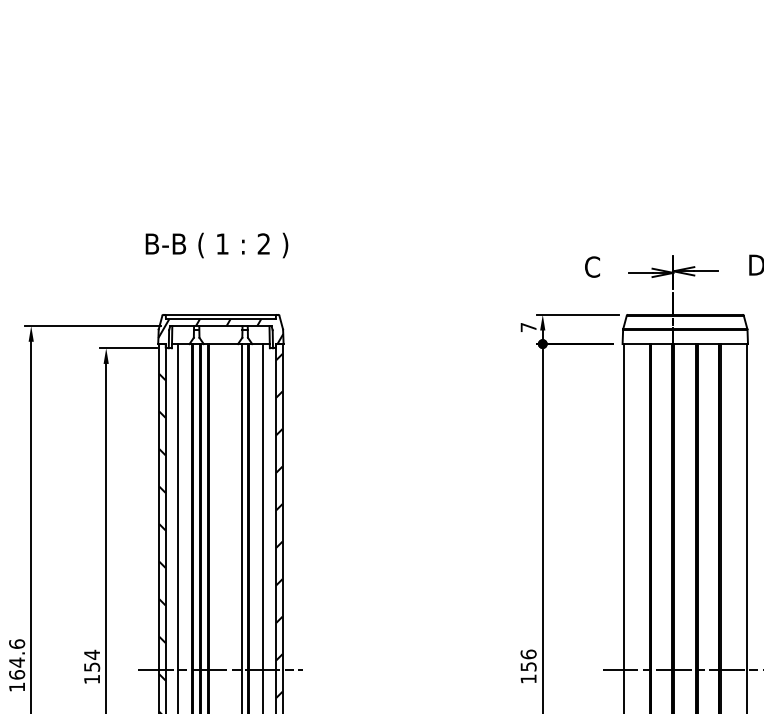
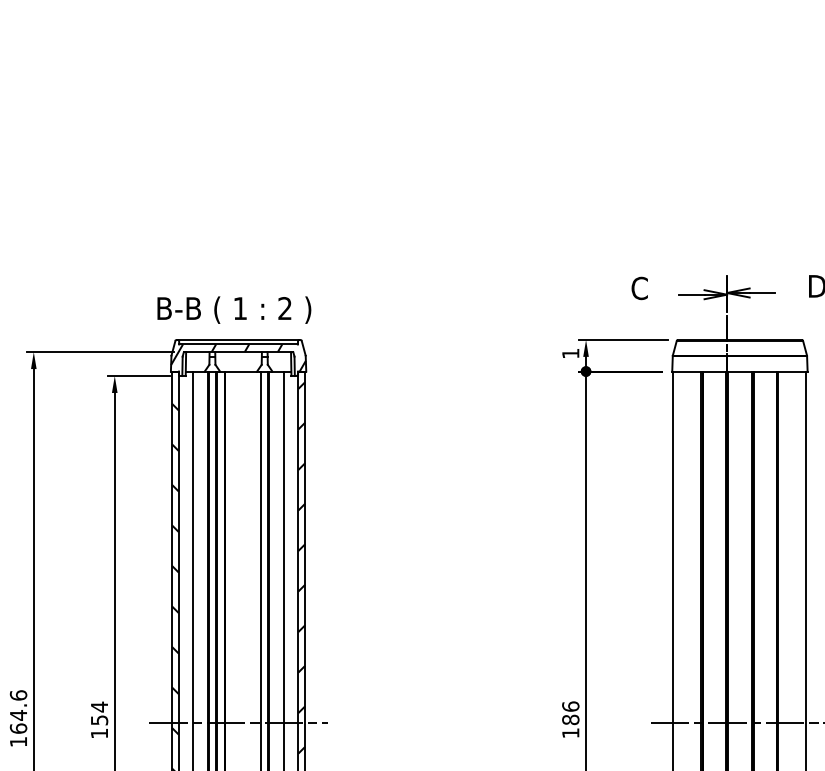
text: (217, 244) -> (234, 309), moved
text: (528, 327) -> (570, 353), 7 -> 1
text: (528, 666) -> (570, 719), 156 -> 186

